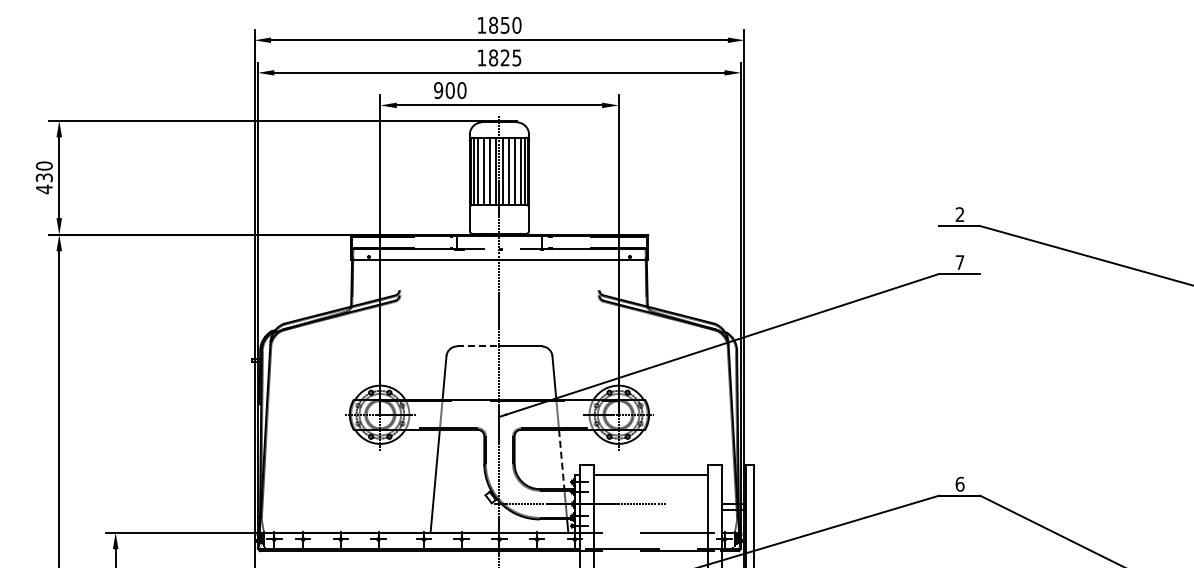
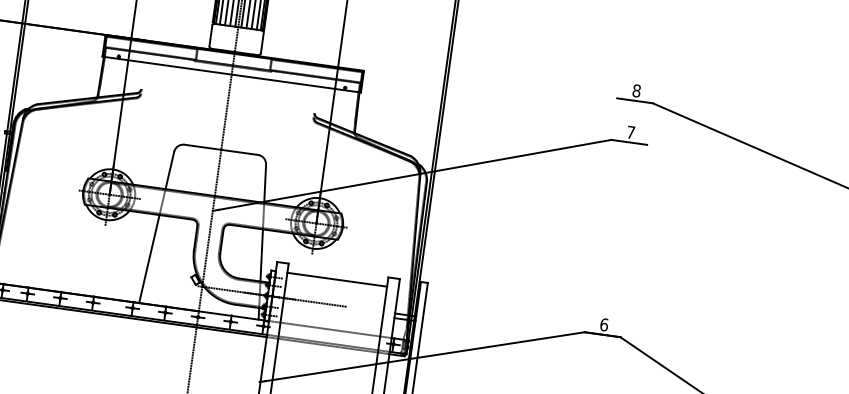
text: (959, 214) -> (636, 90), 2 -> 8
line: (478, 346) -> (203, 147), dashed -> solid
line: (561, 459) -> (261, 255), dashed -> solid

